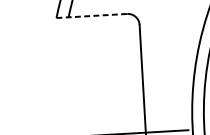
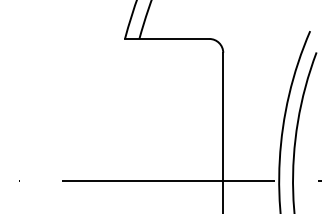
line: (92, 15) -> (167, 38), dashed -> solid

